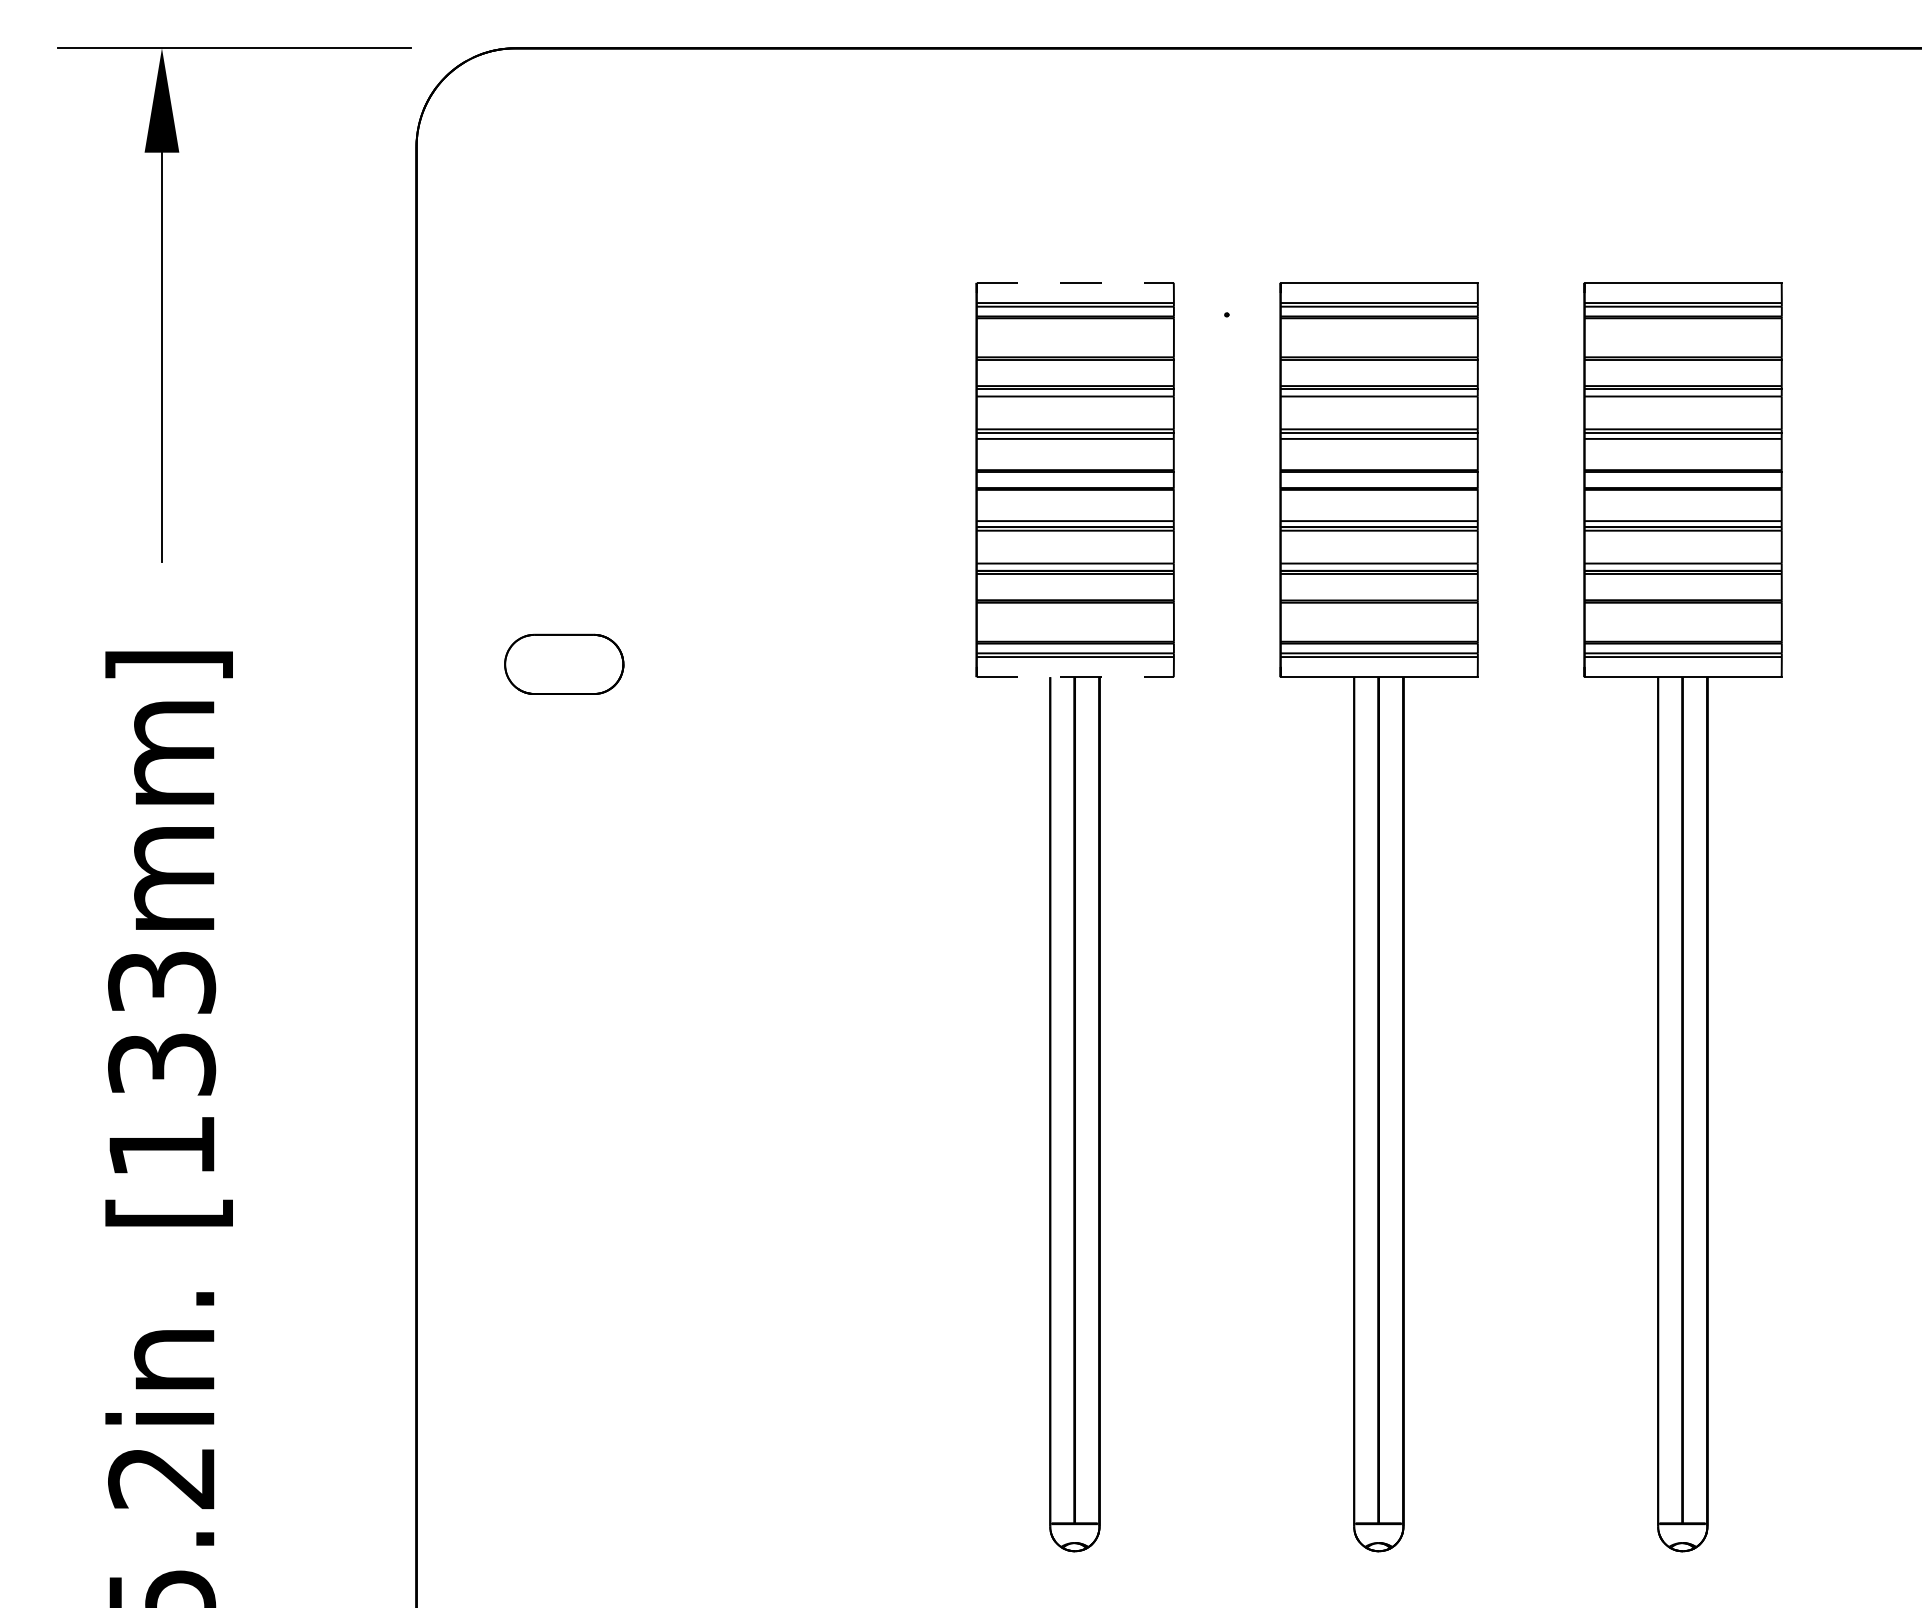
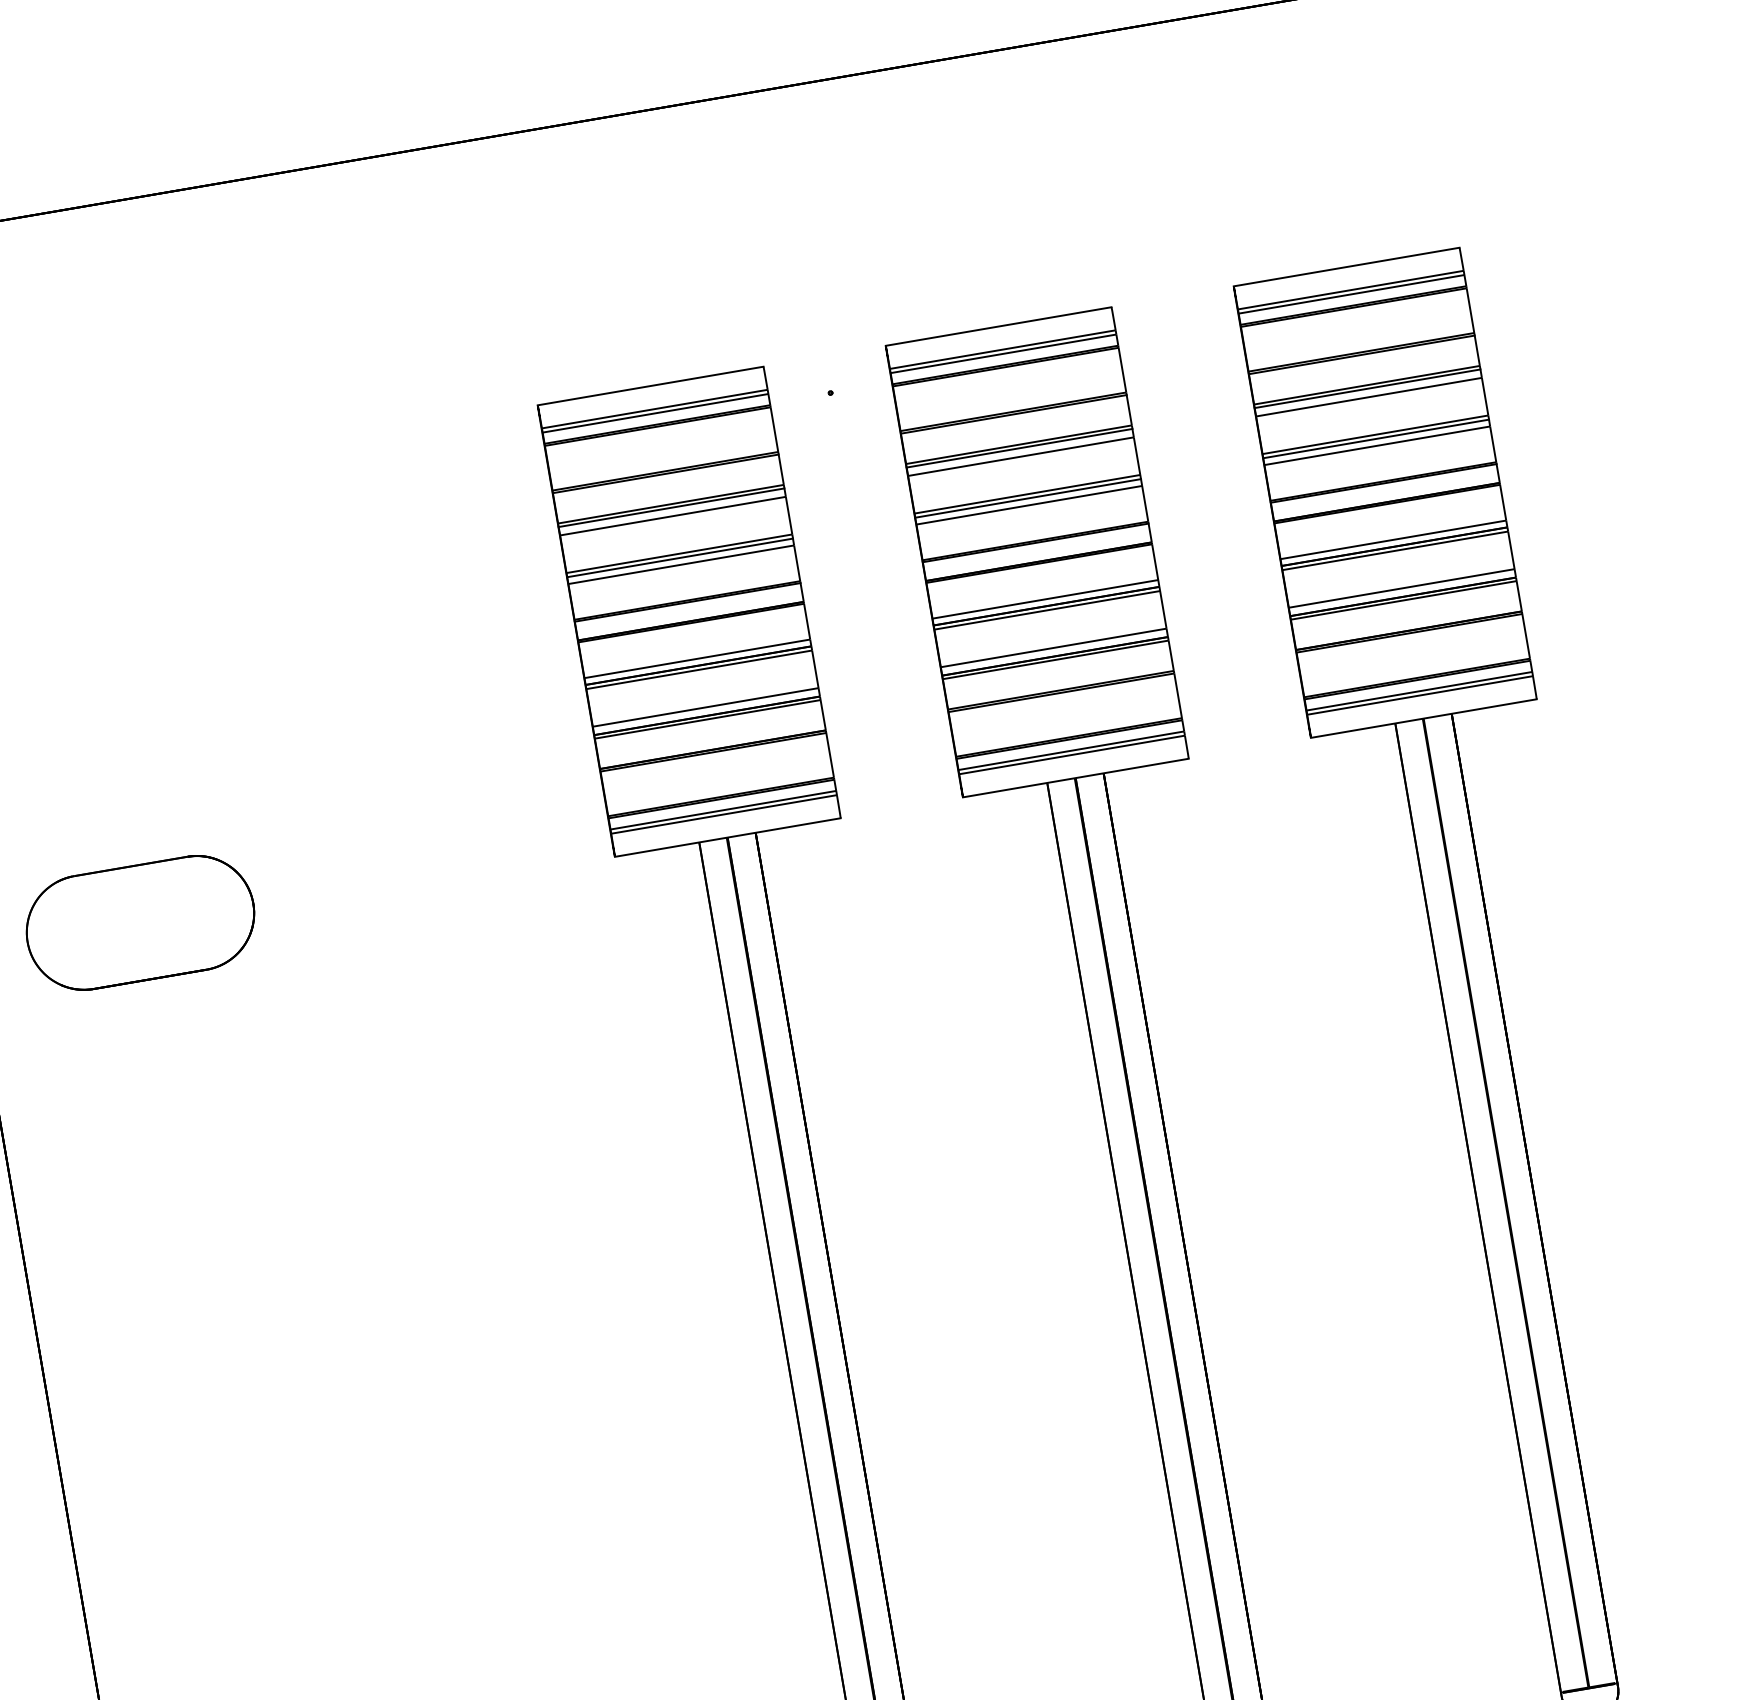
line: (1075, 282) -> (650, 385), dashed -> solid
part: (563, 664) -> (139, 923), size x1.67
line: (1075, 677) -> (728, 837), dashed -> solid

